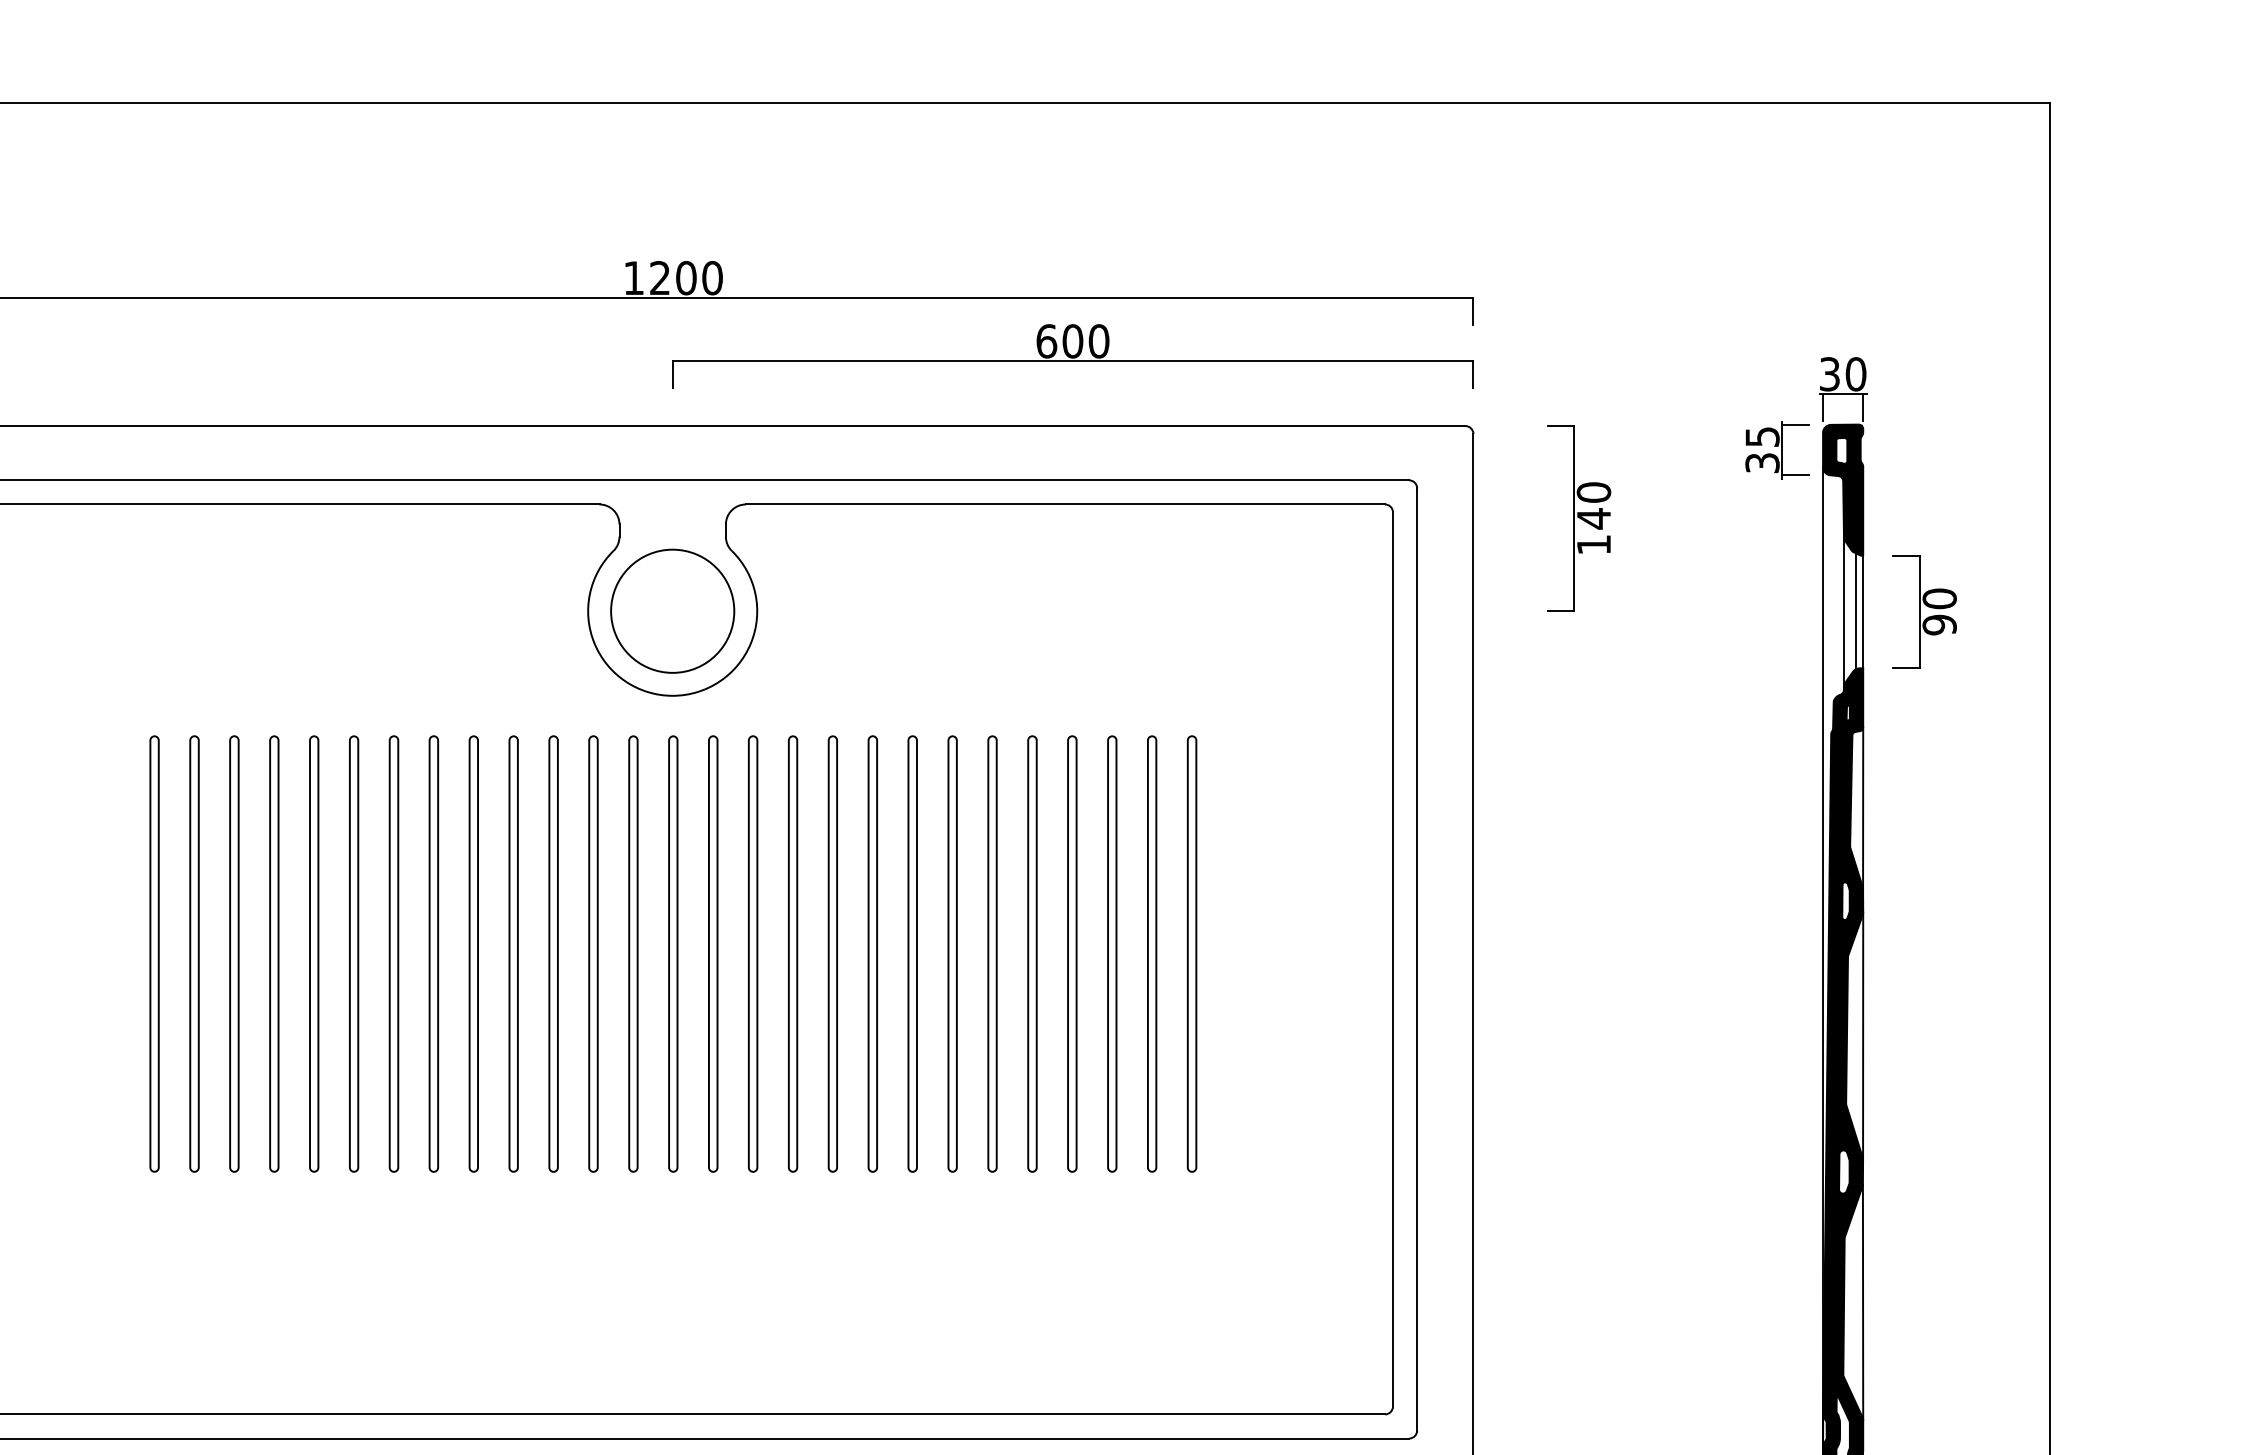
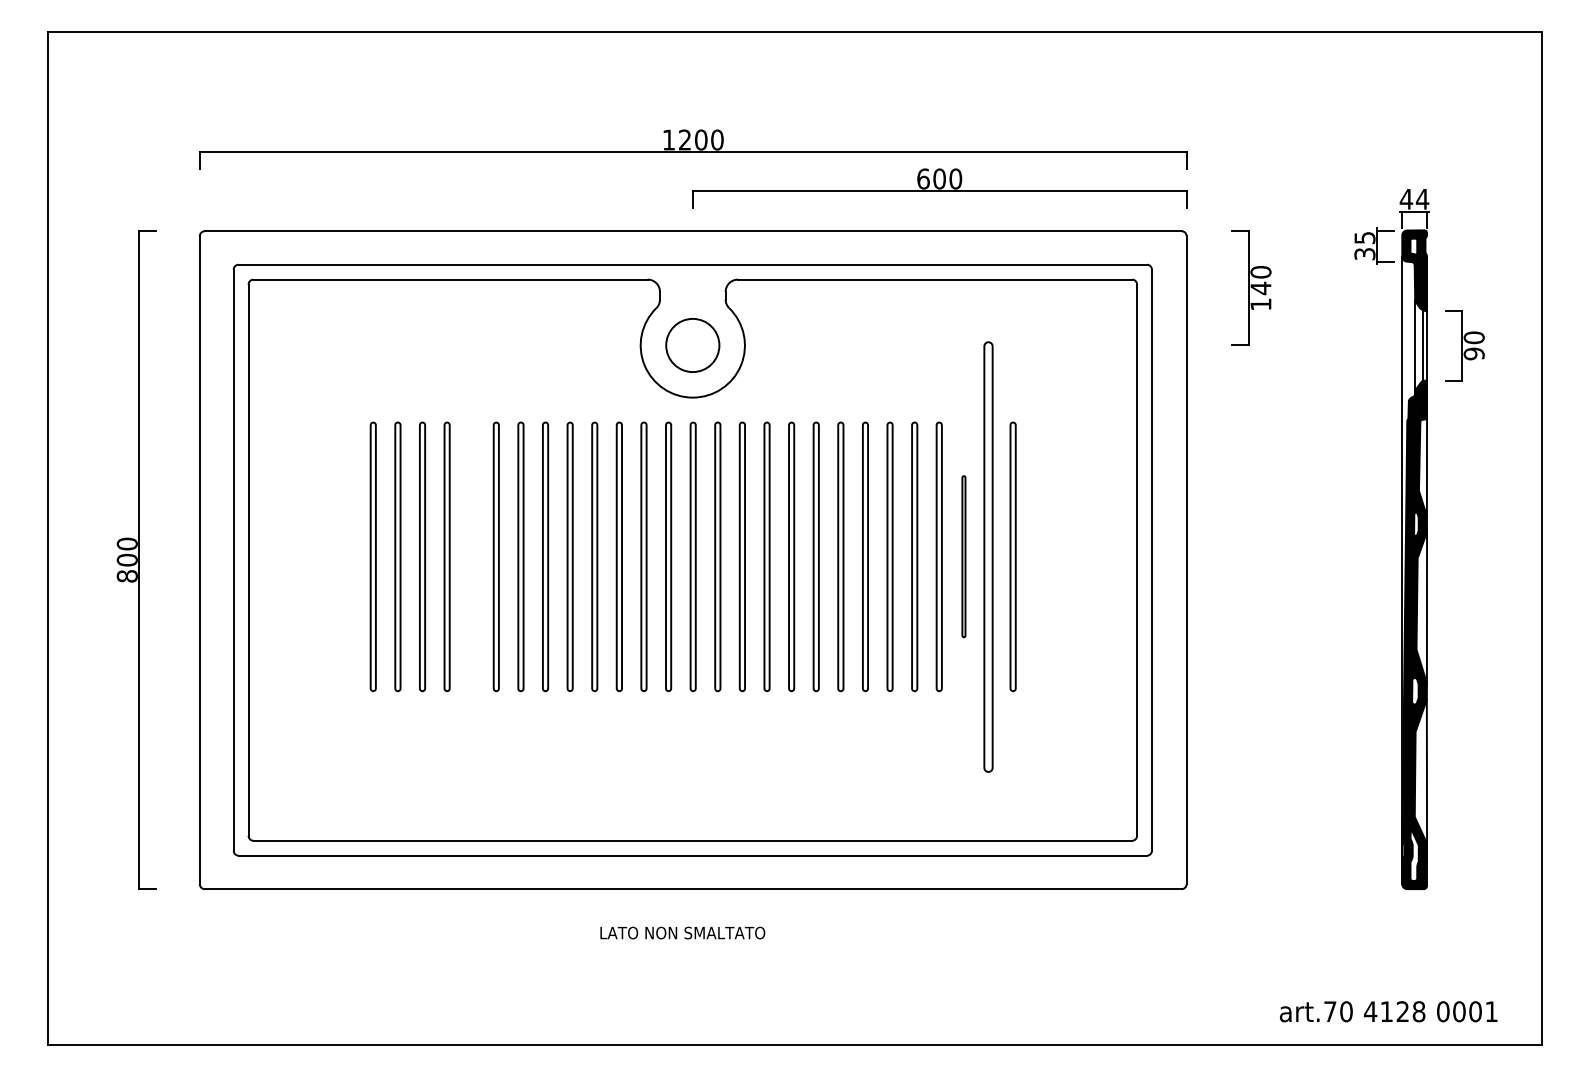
text: (1842, 372) -> (1414, 198), 30 -> 44
circle: (672, 611) -> (692, 345), size x0.7
part: (313, 953) -> (471, 556), removed
part: (1111, 953) -> (963, 556), size x0.6
part: (1152, 953) -> (988, 556), size x1.6

